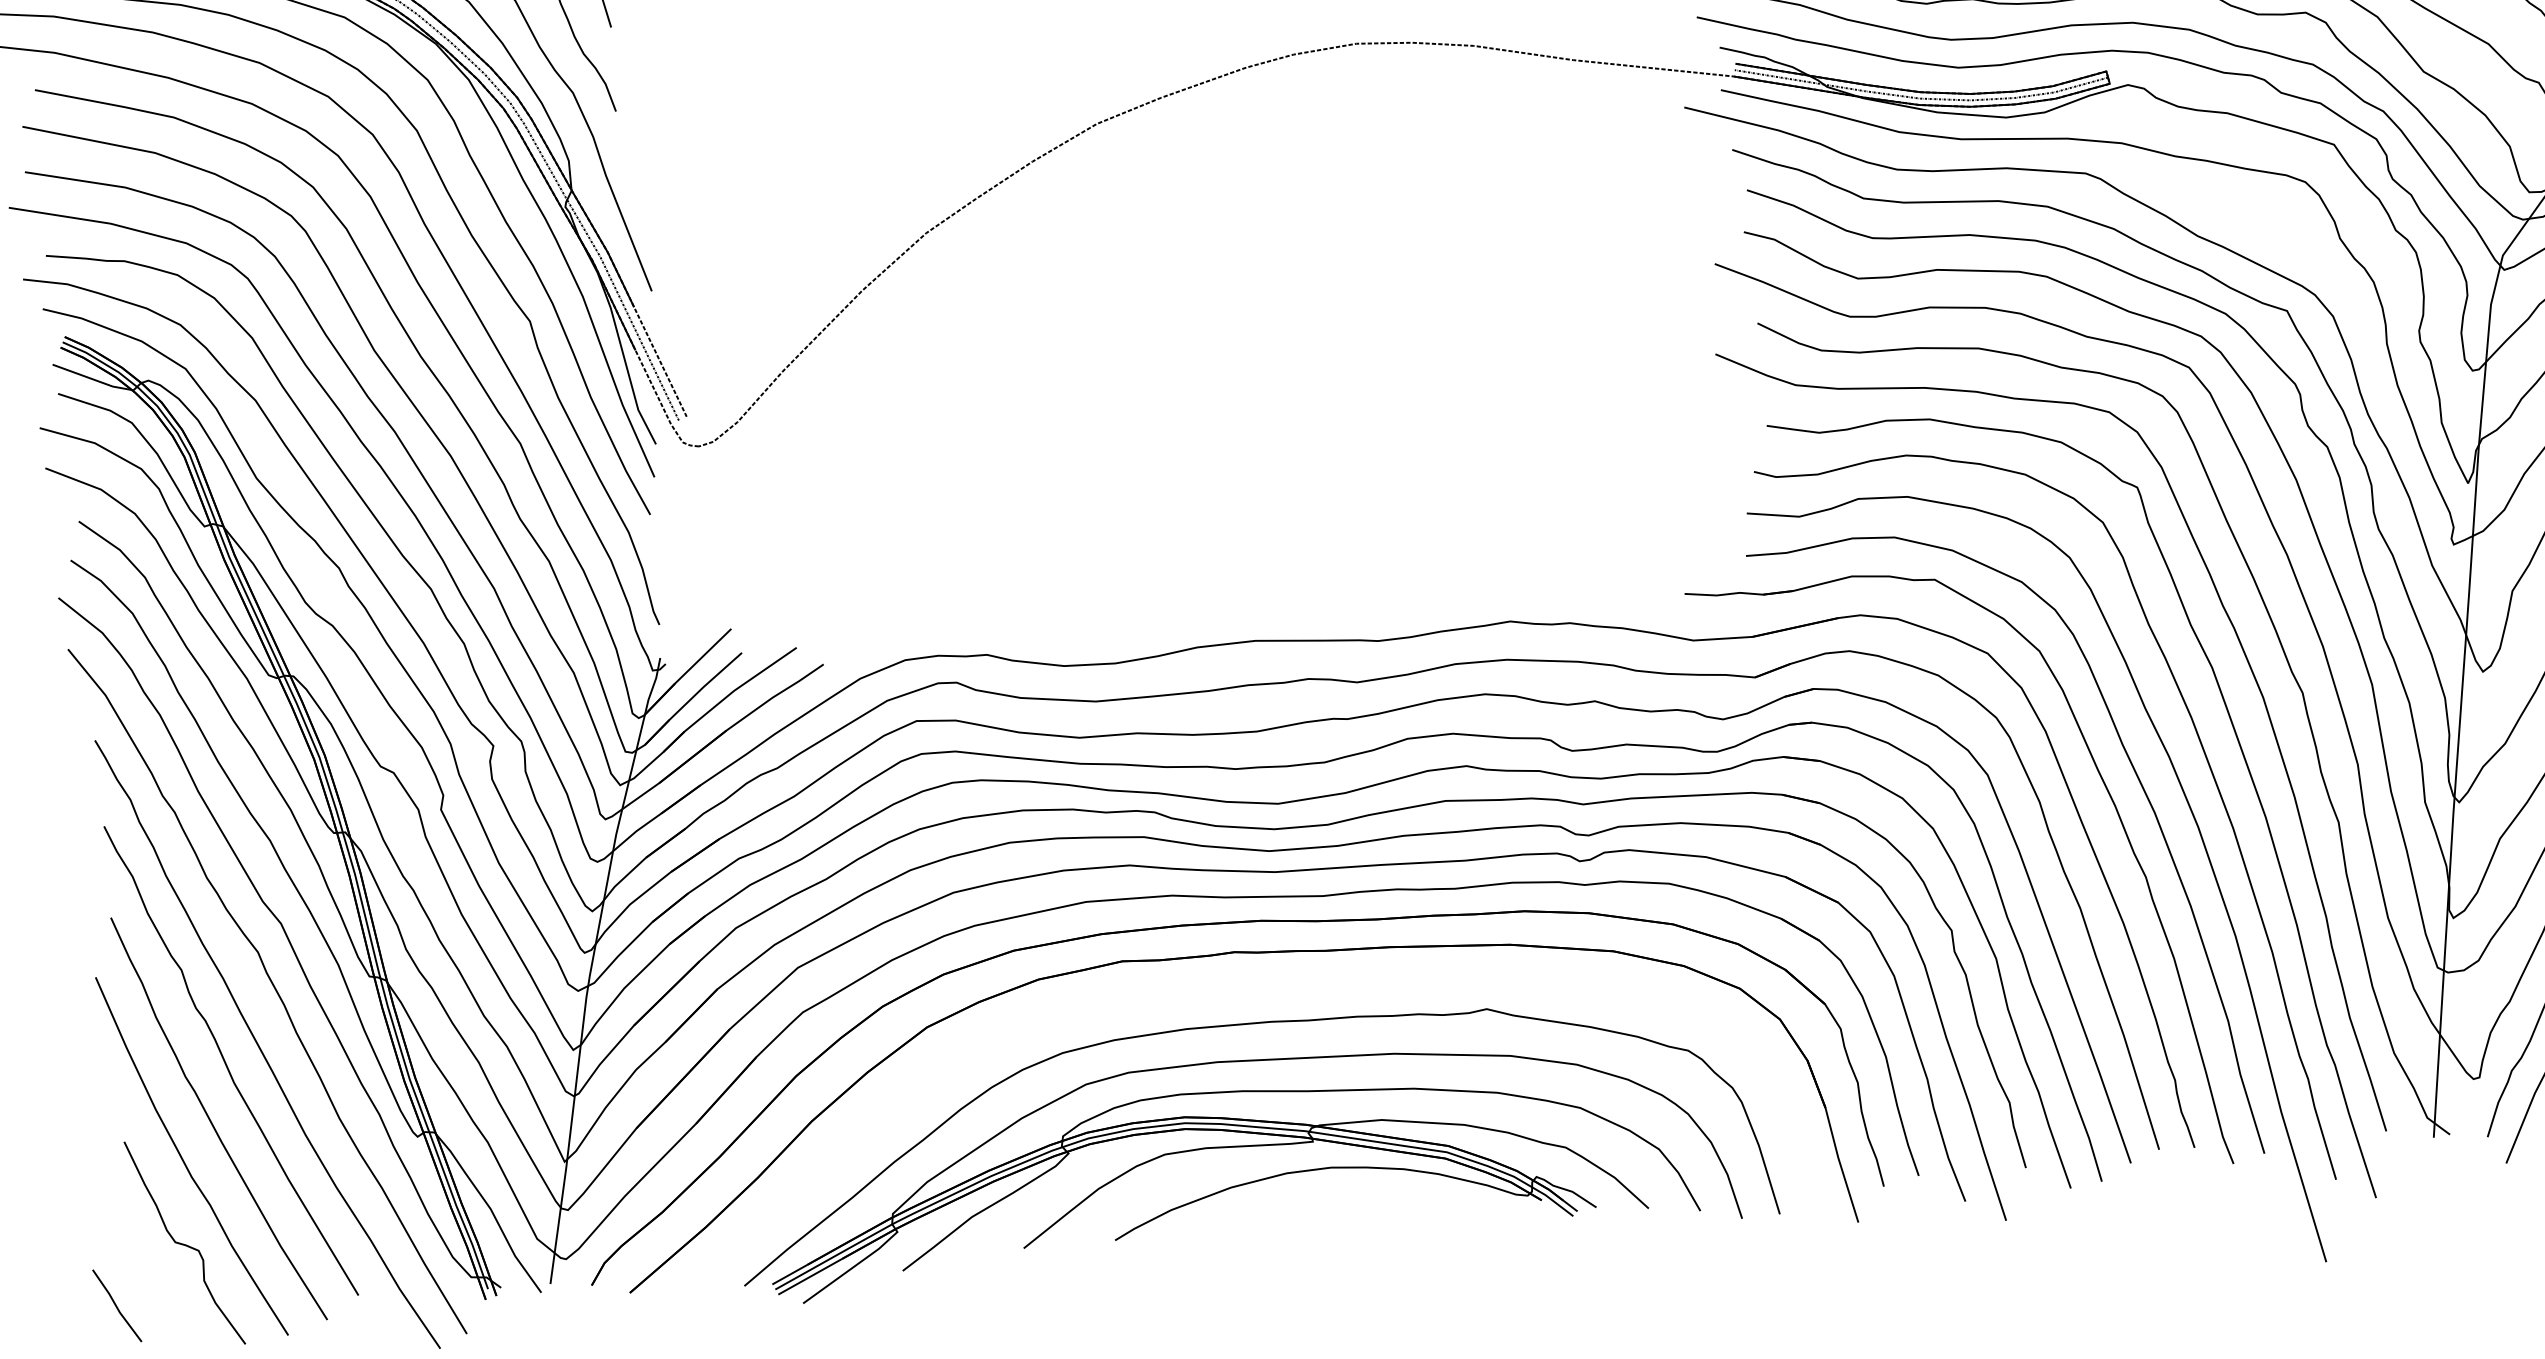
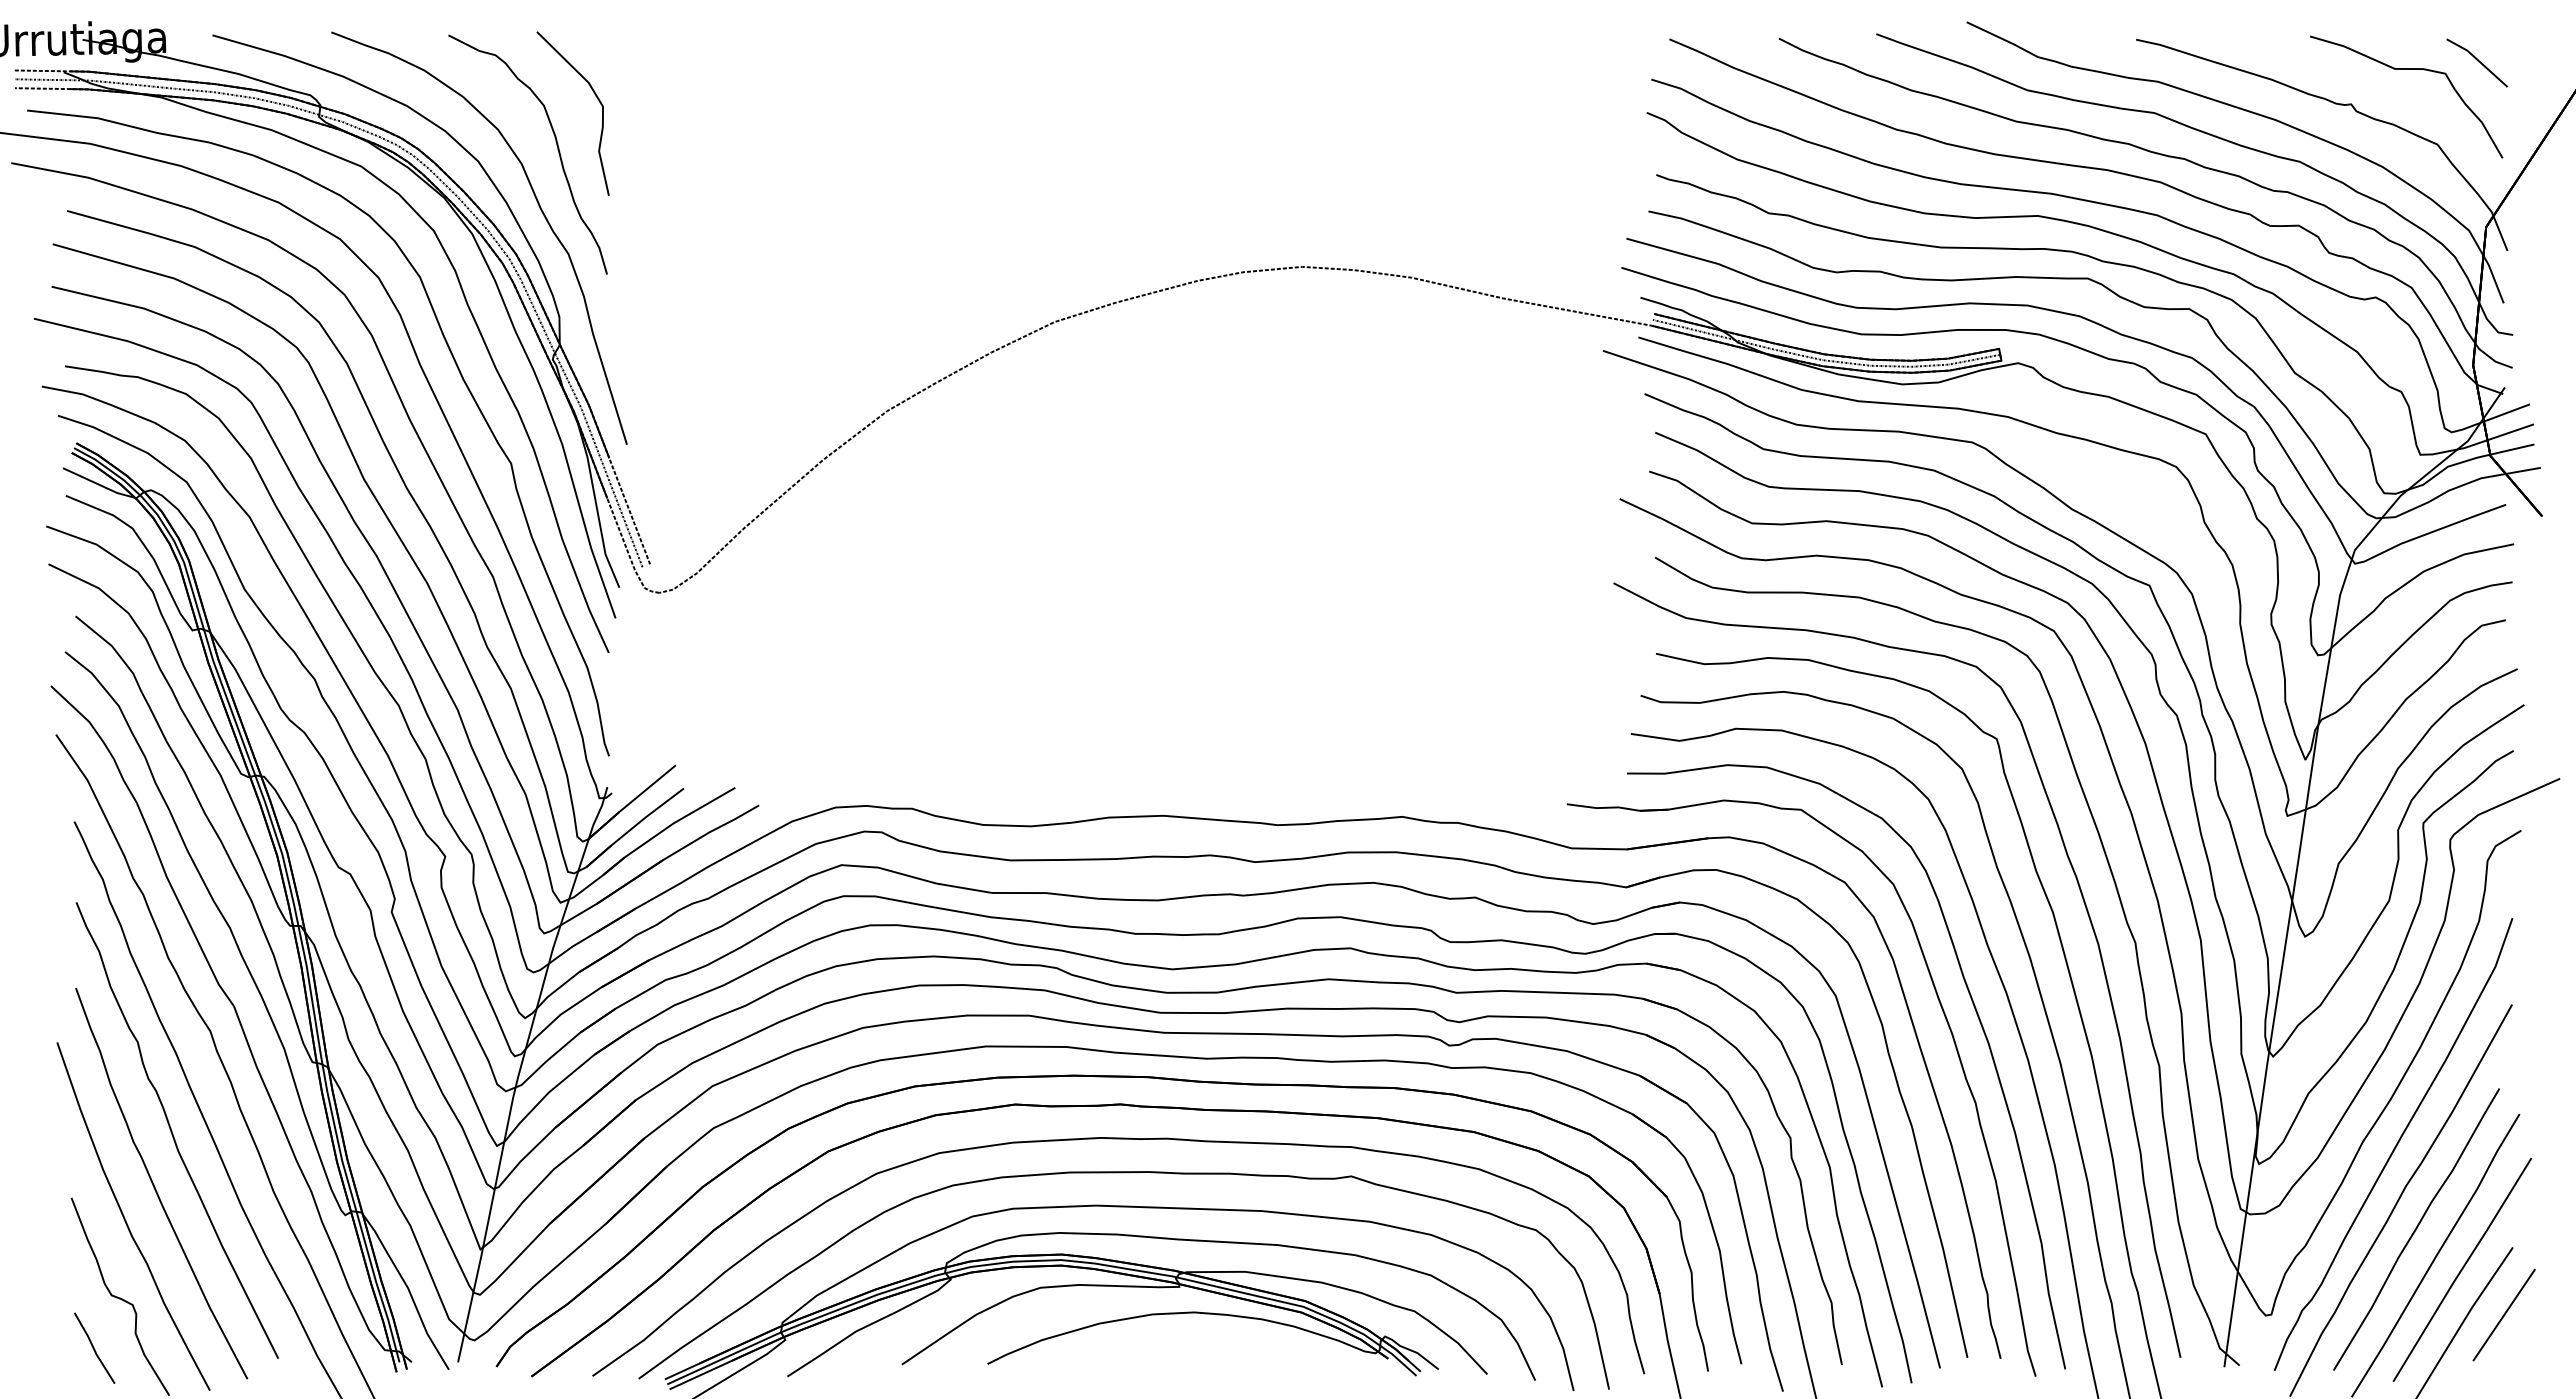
part: (1235, 989) -> (1118, 1139), added
part: (116, 1305) -> (94, 1347), moved

